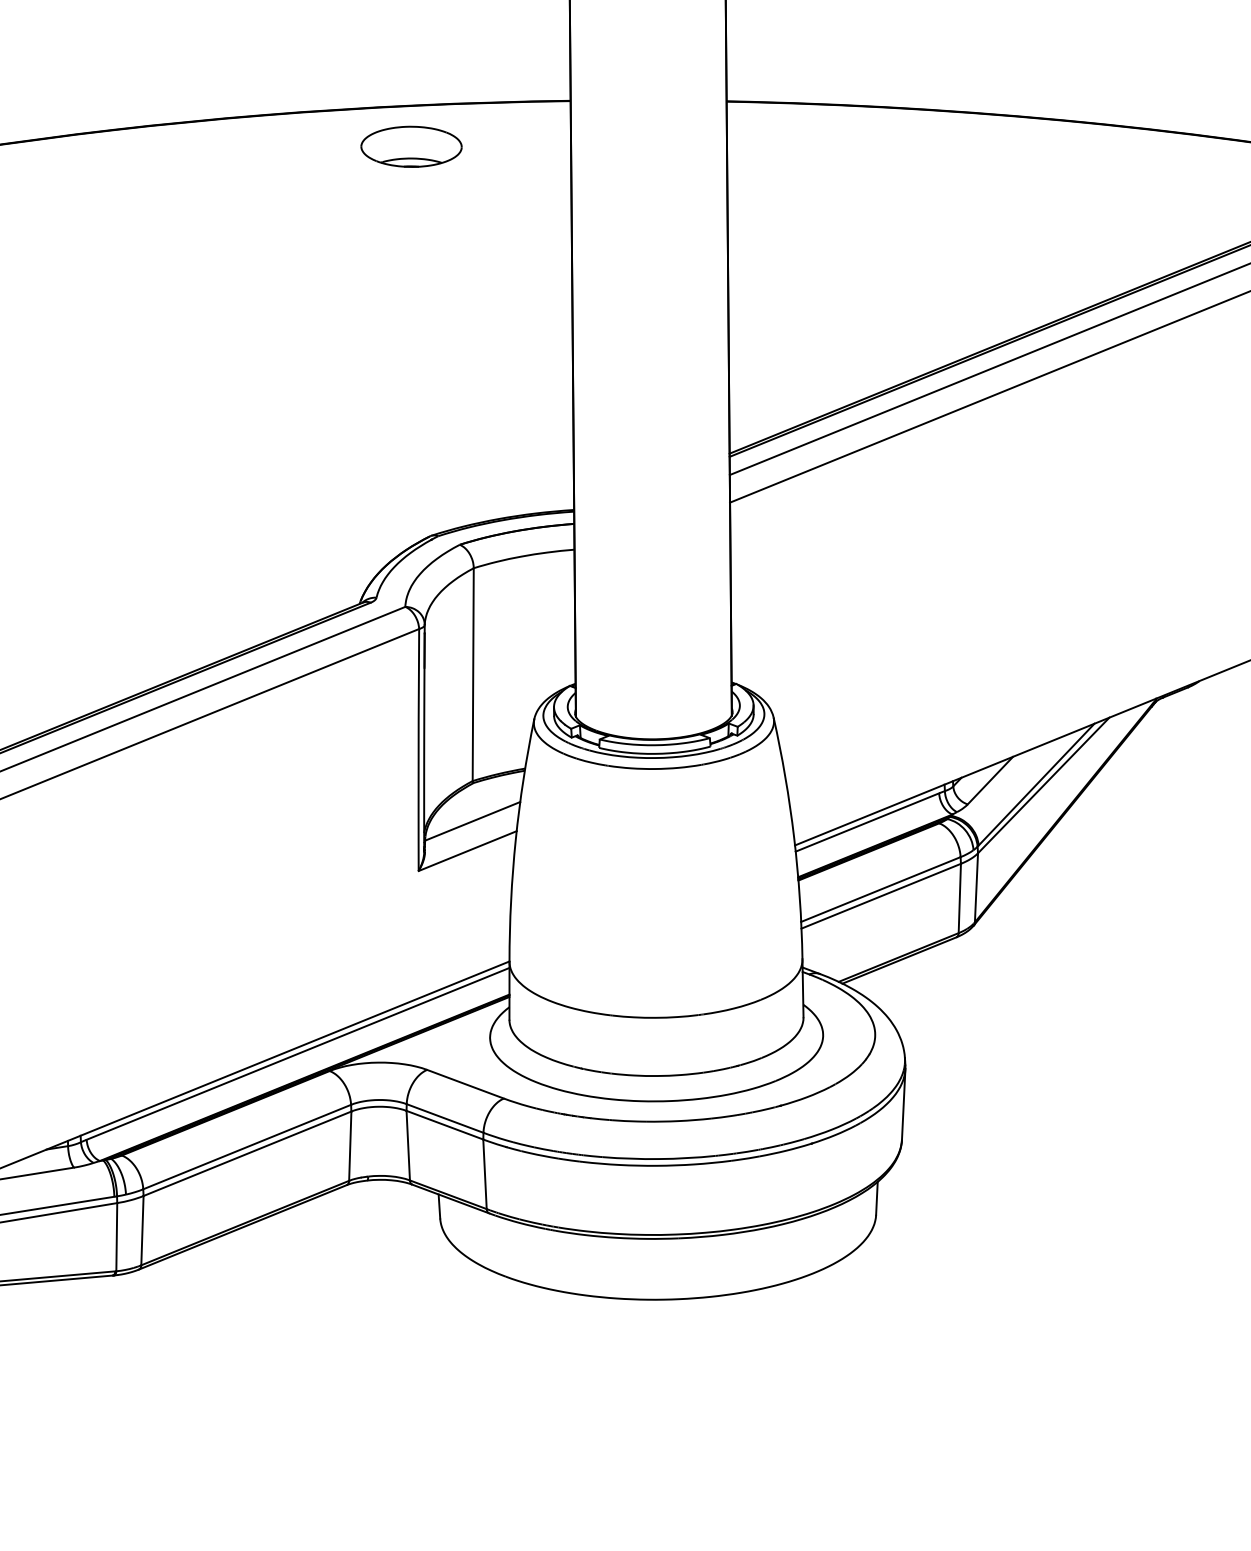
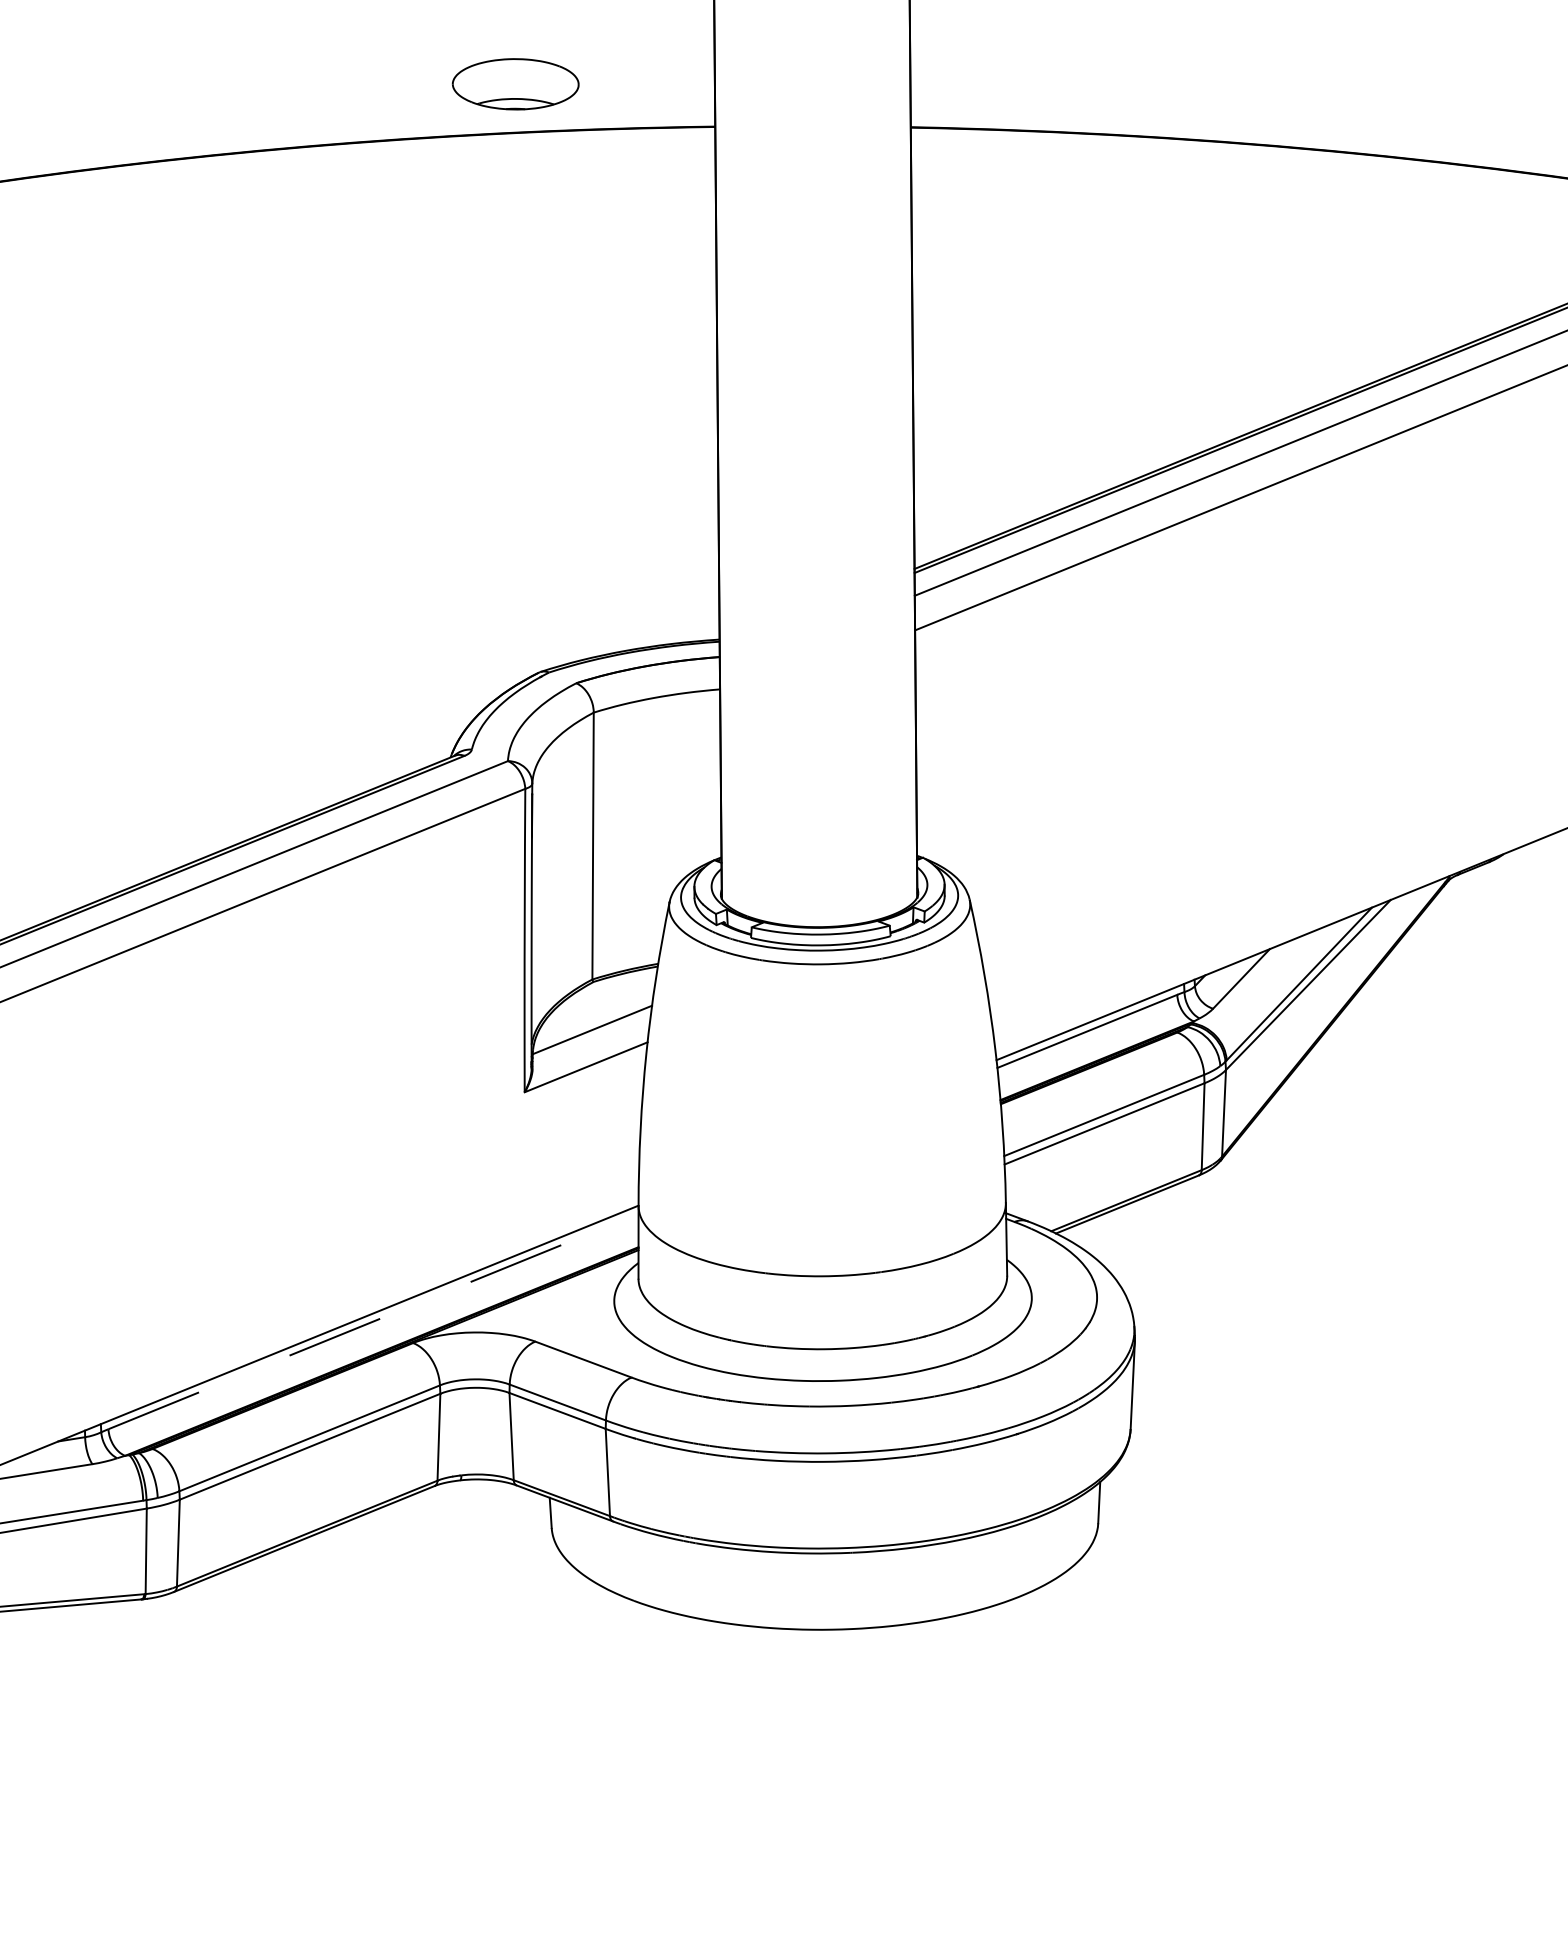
part: (411, 146) -> (515, 84), moved
line: (298, 1053) -> (373, 1321), solid -> dashed

